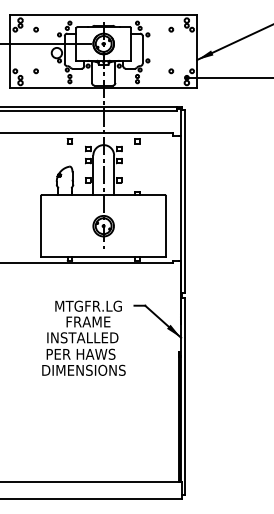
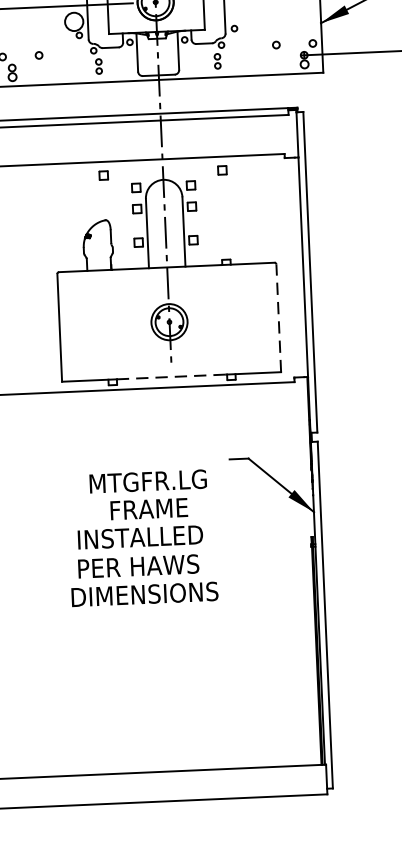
line: (165, 226) -> (278, 317), solid -> dashed
line: (104, 257) -> (173, 377), solid -> dashed
text: (83, 337) -> (141, 536), moved

